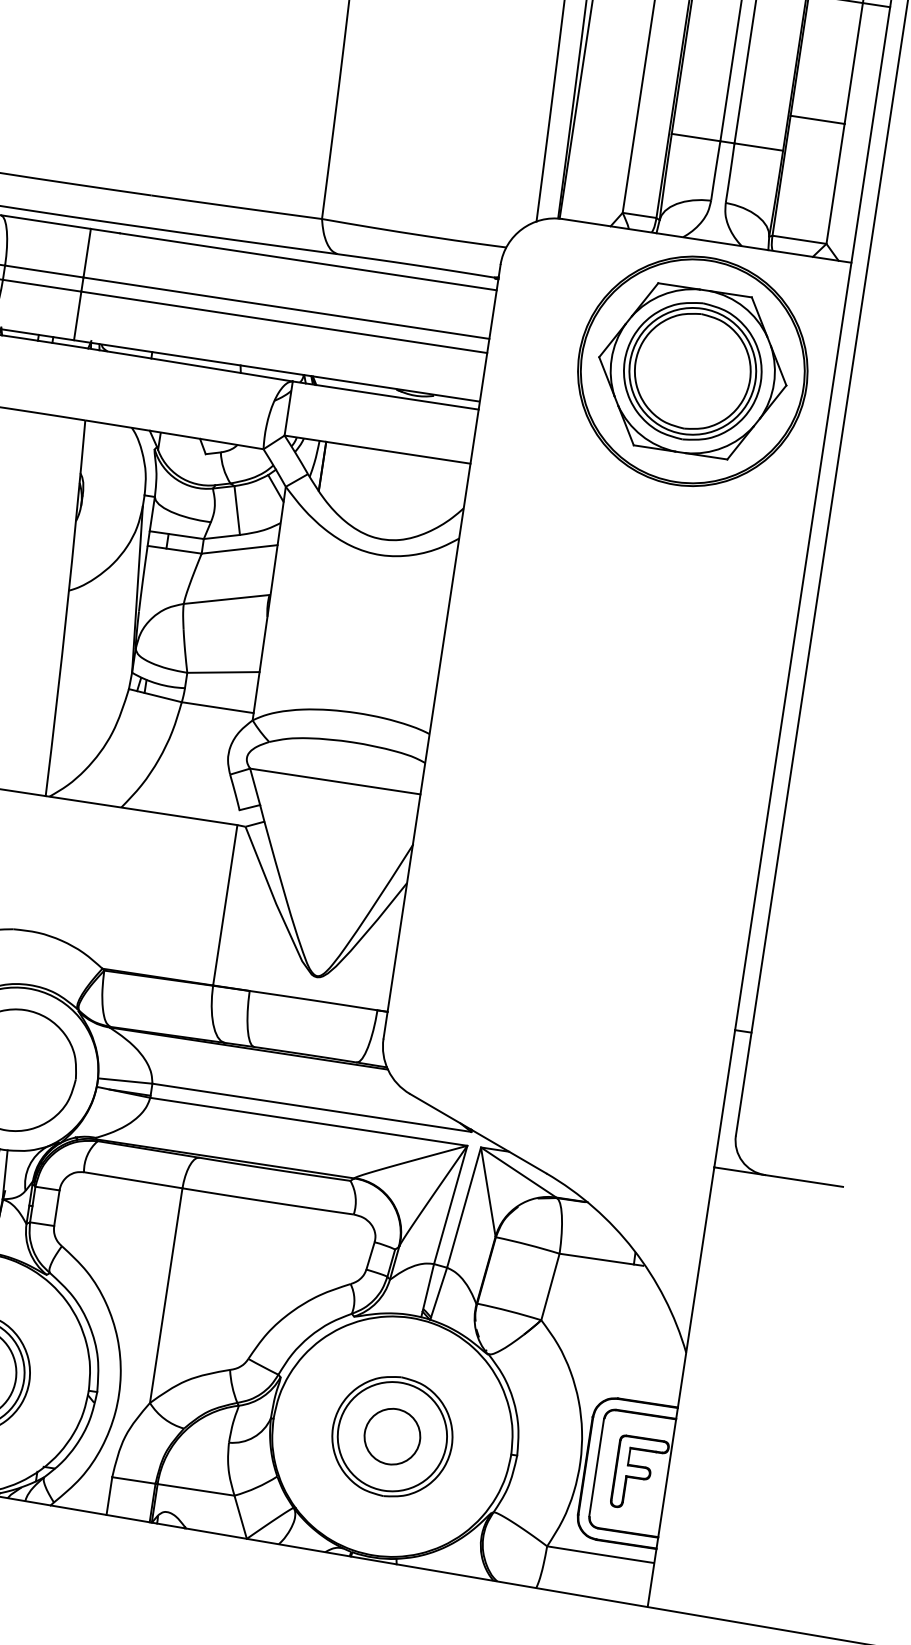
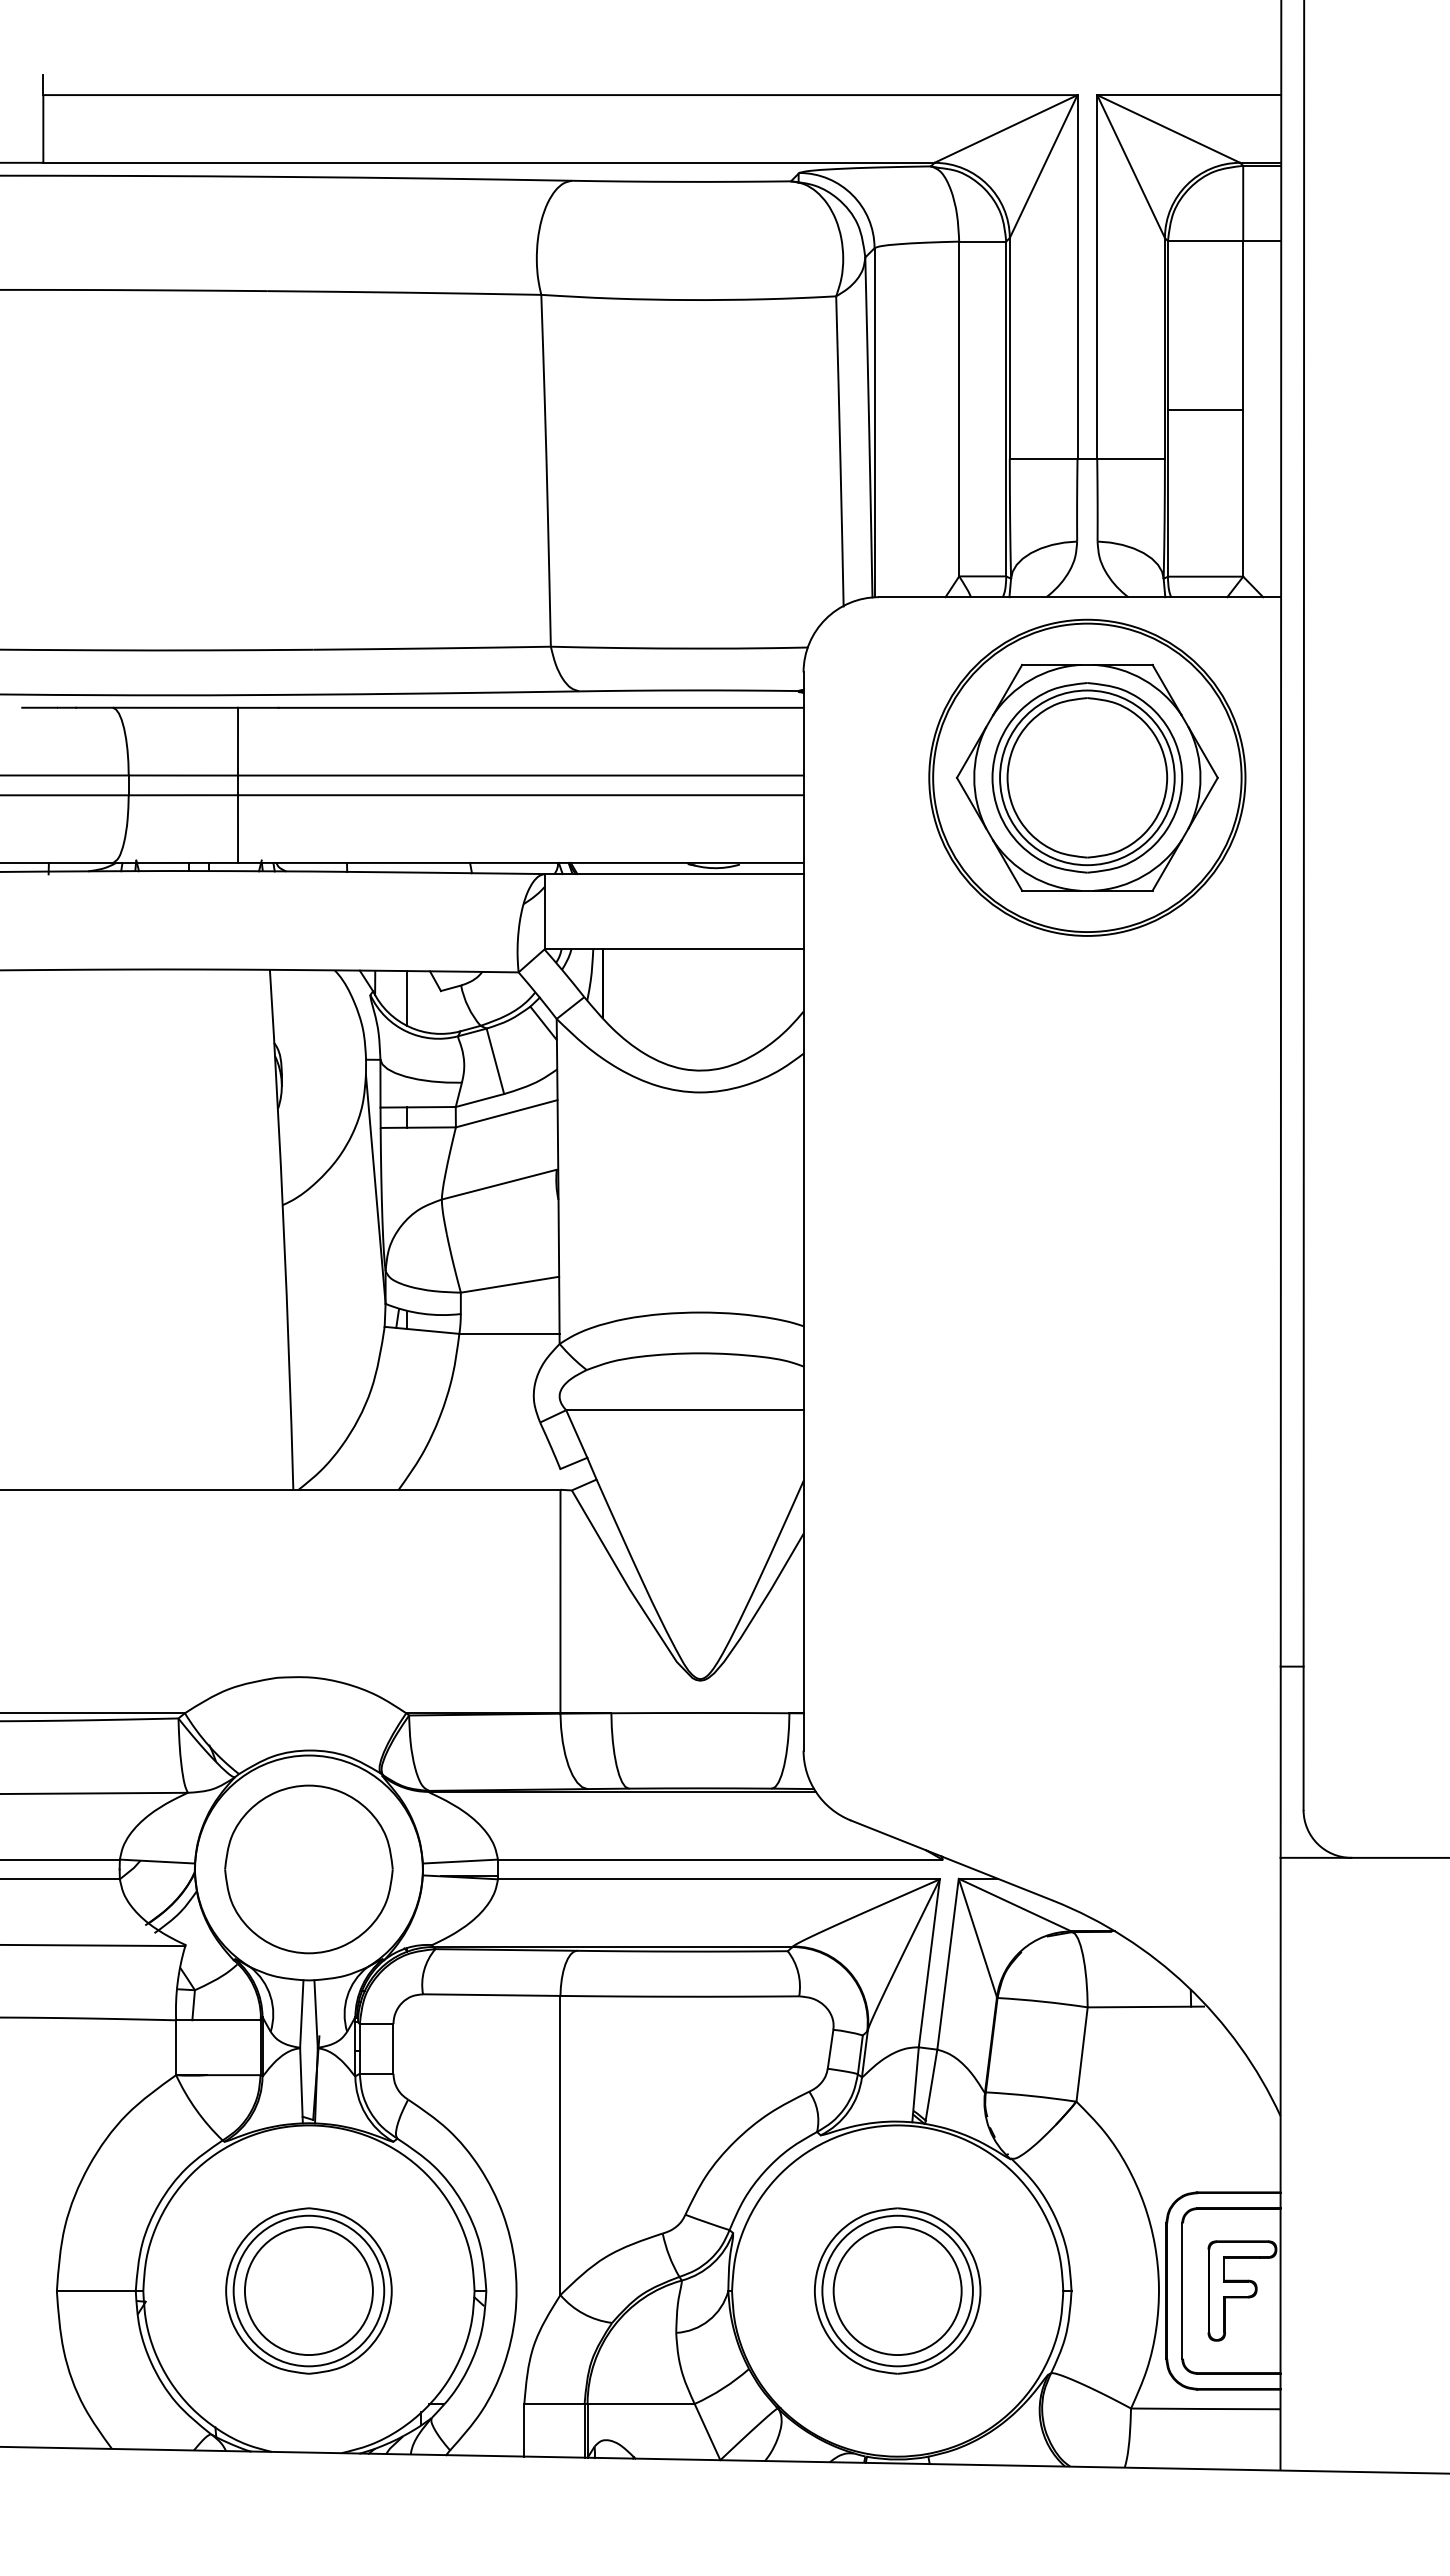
line: (180, 455) -> (406, 998), added
circle: (392, 1437) -> (897, 2291), size x1.67

